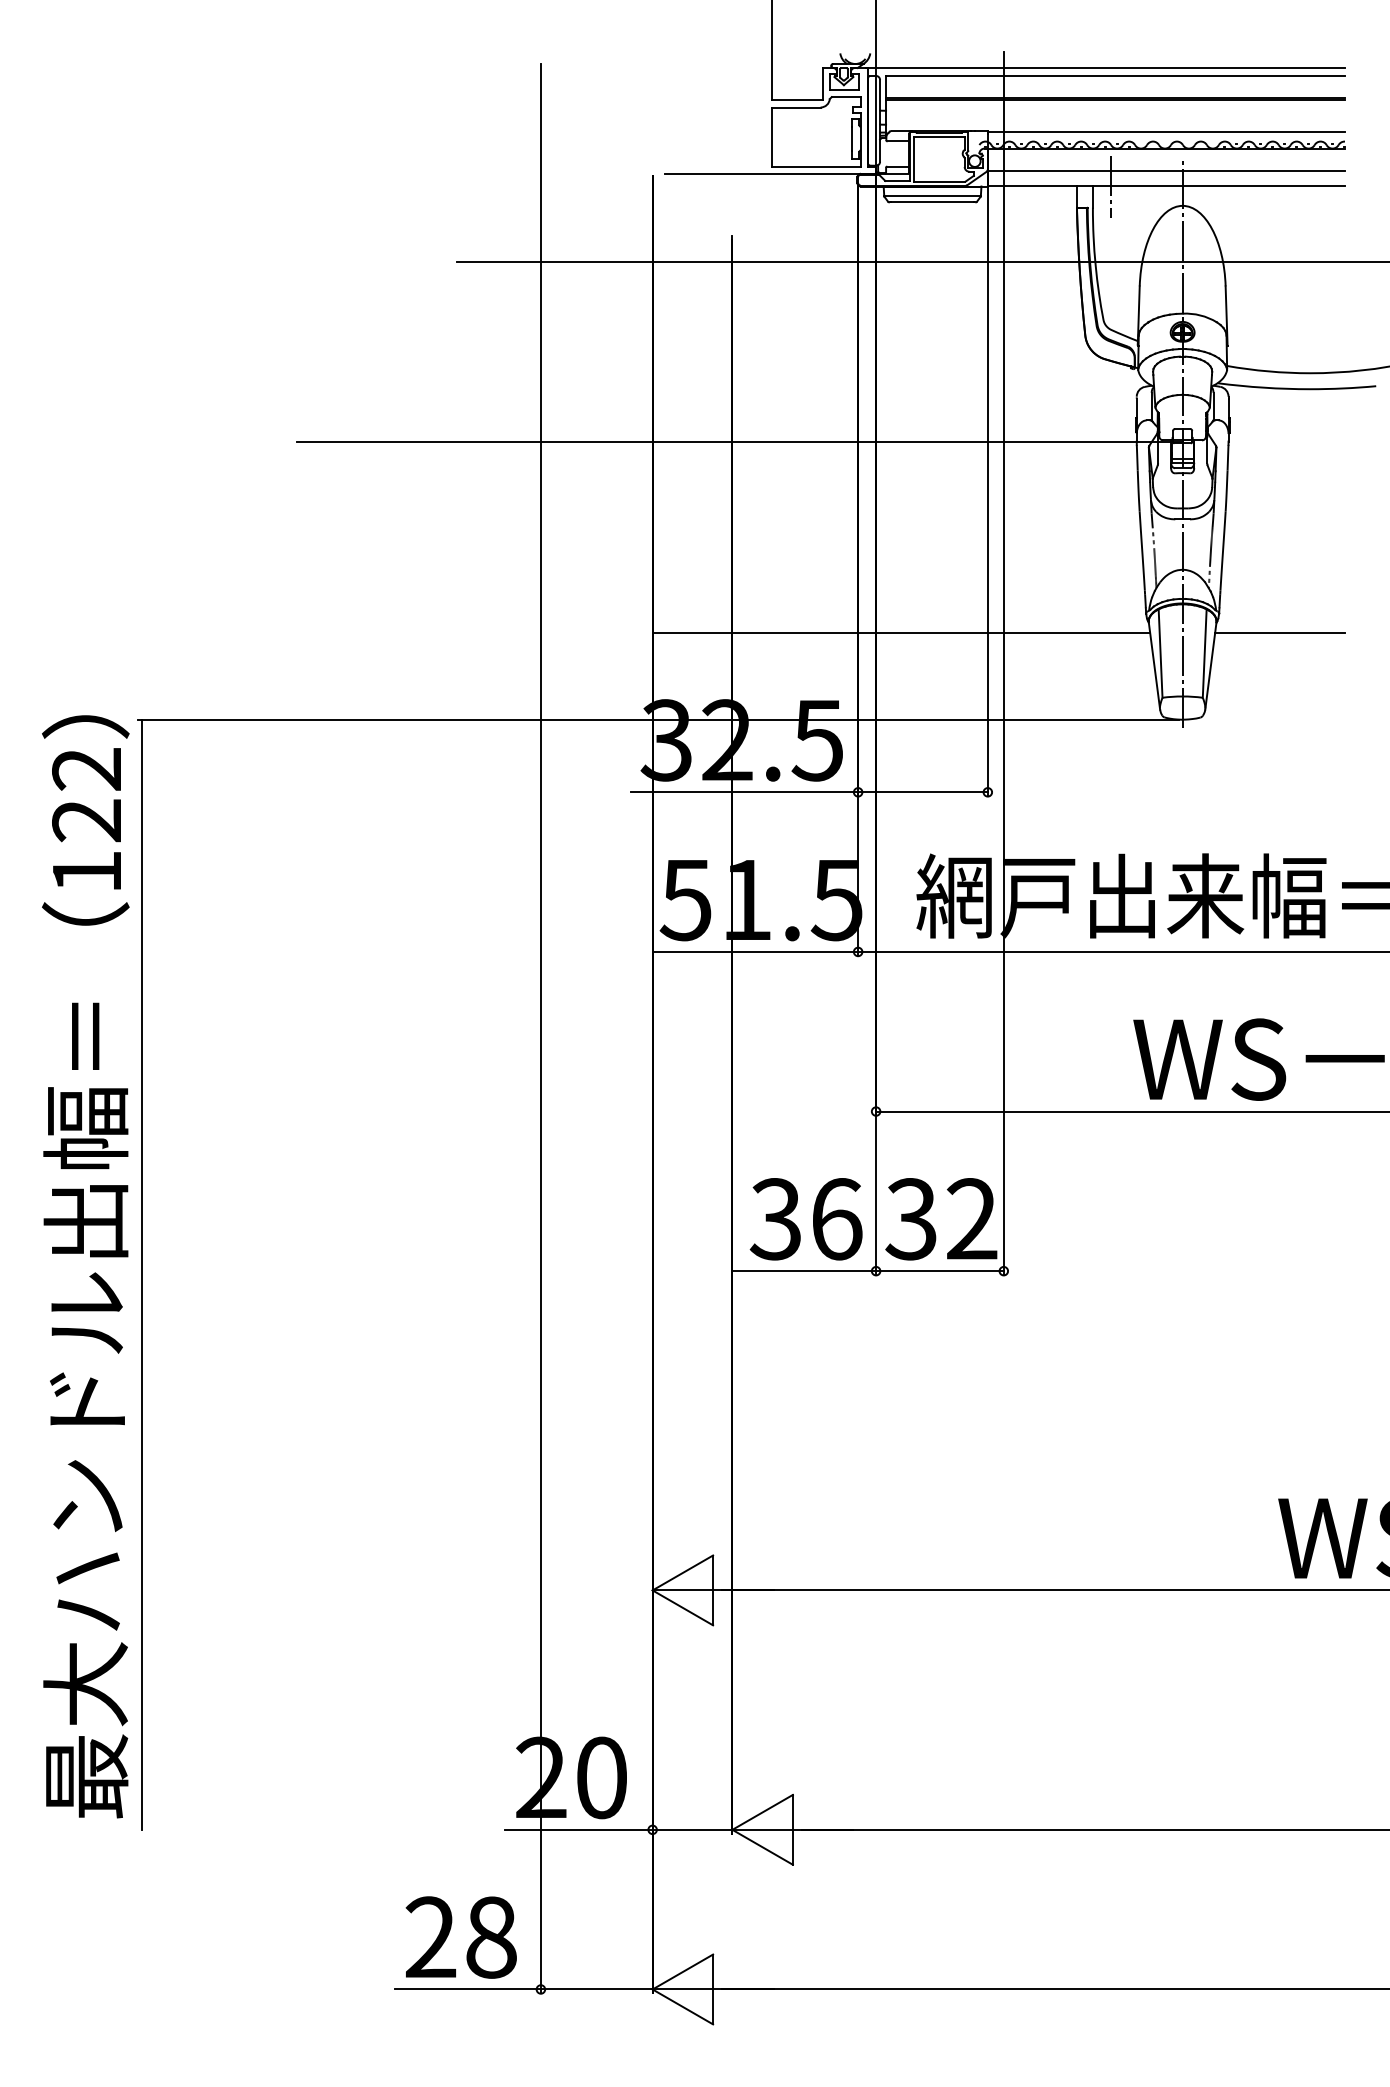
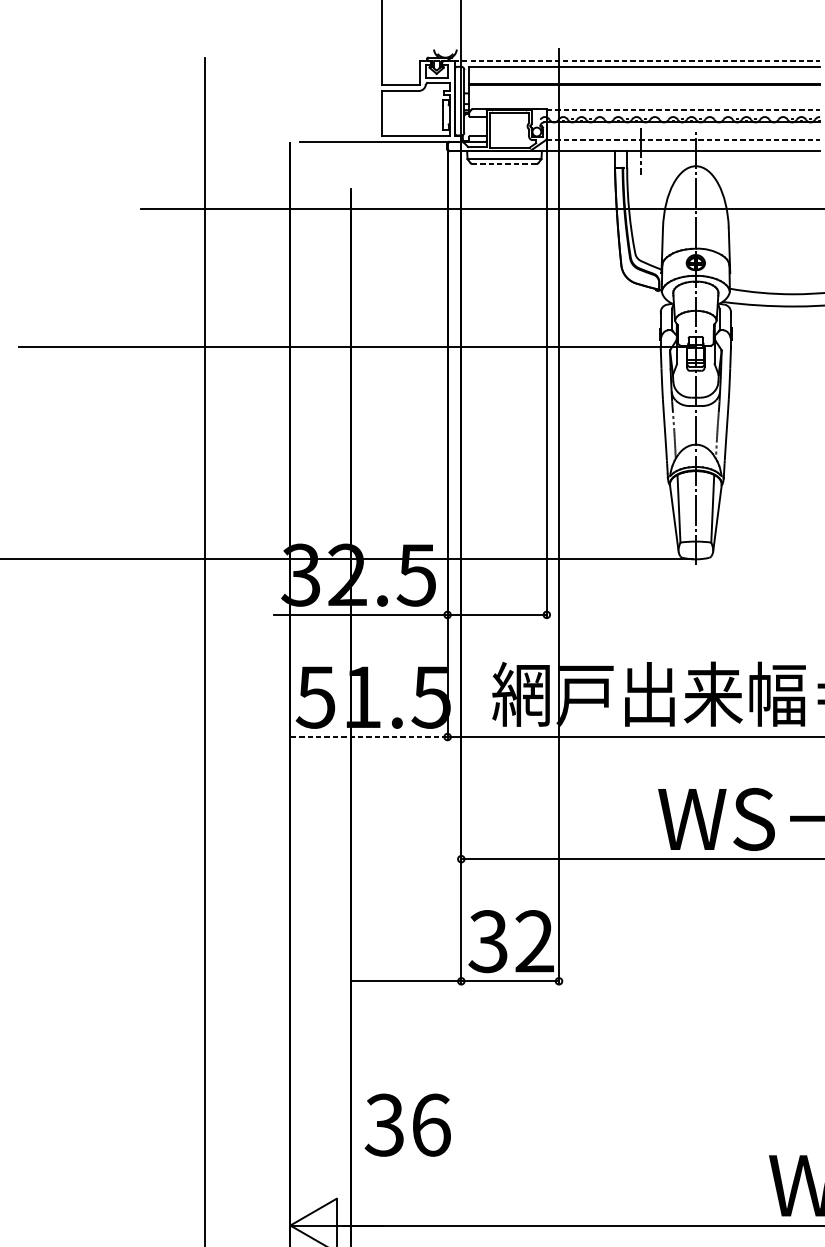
line: (1106, 68) -> (637, 61), solid -> dashed
line: (1166, 131) -> (683, 109), solid -> dashed
line: (1166, 170) -> (683, 139), solid -> dashed
line: (932, 202) -> (504, 163), solid -> dashed
line: (901, 632) -> (480, 492), removed
line: (1279, 632) -> (769, 492), removed
line: (755, 951) -> (369, 736), solid -> dashed
text: (805, 1219) -> (407, 1125), moved

